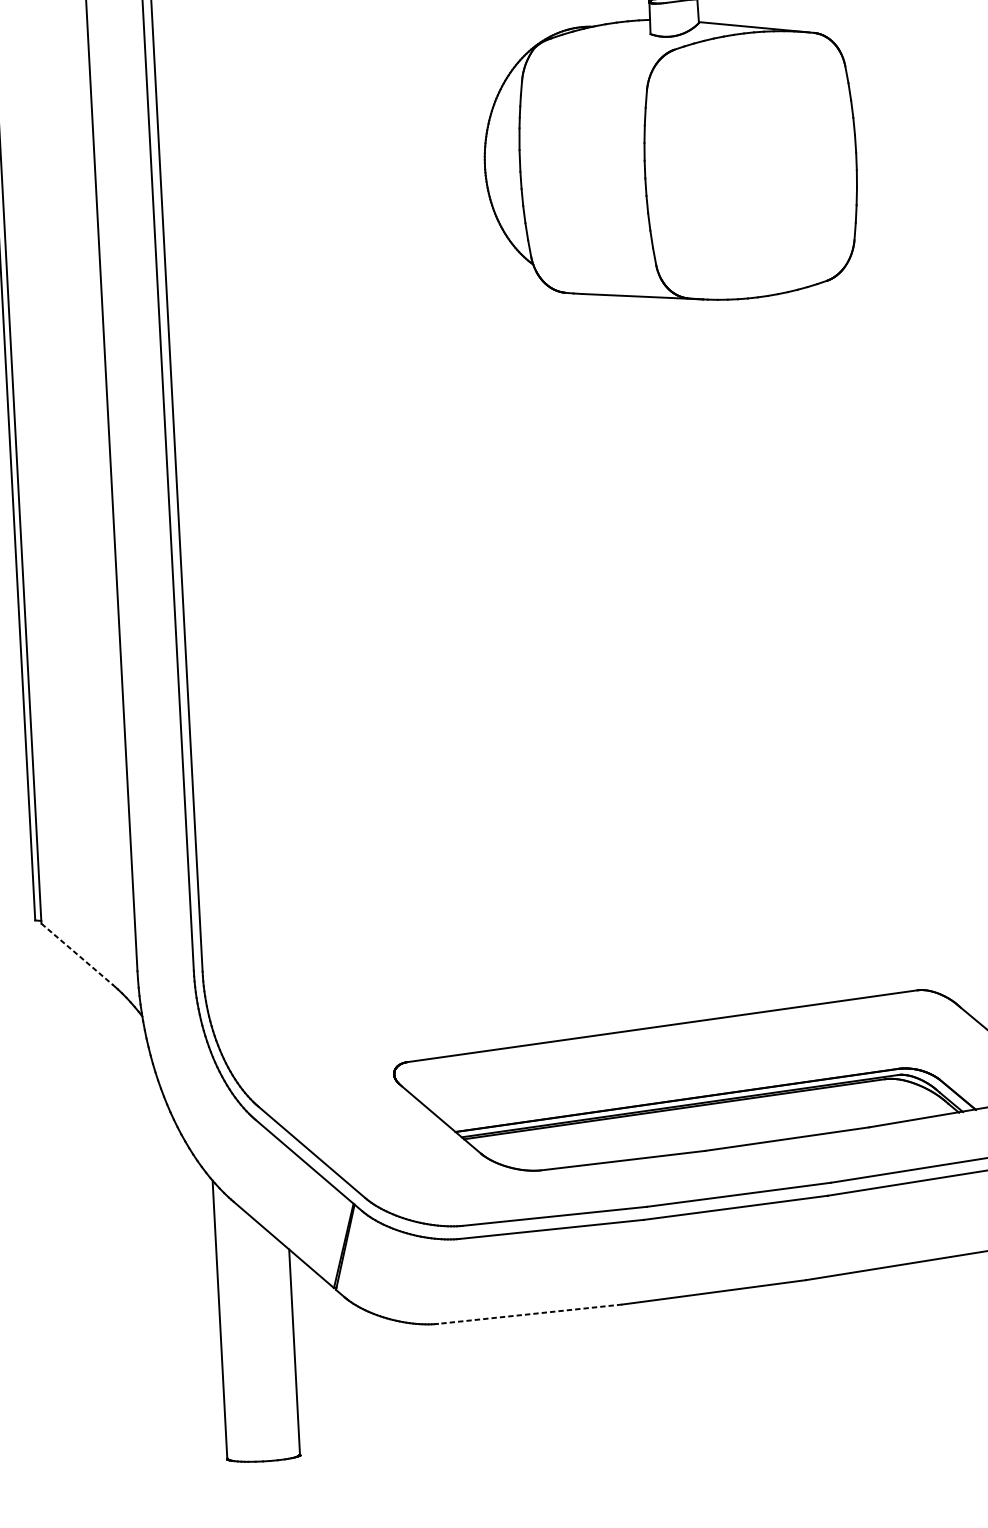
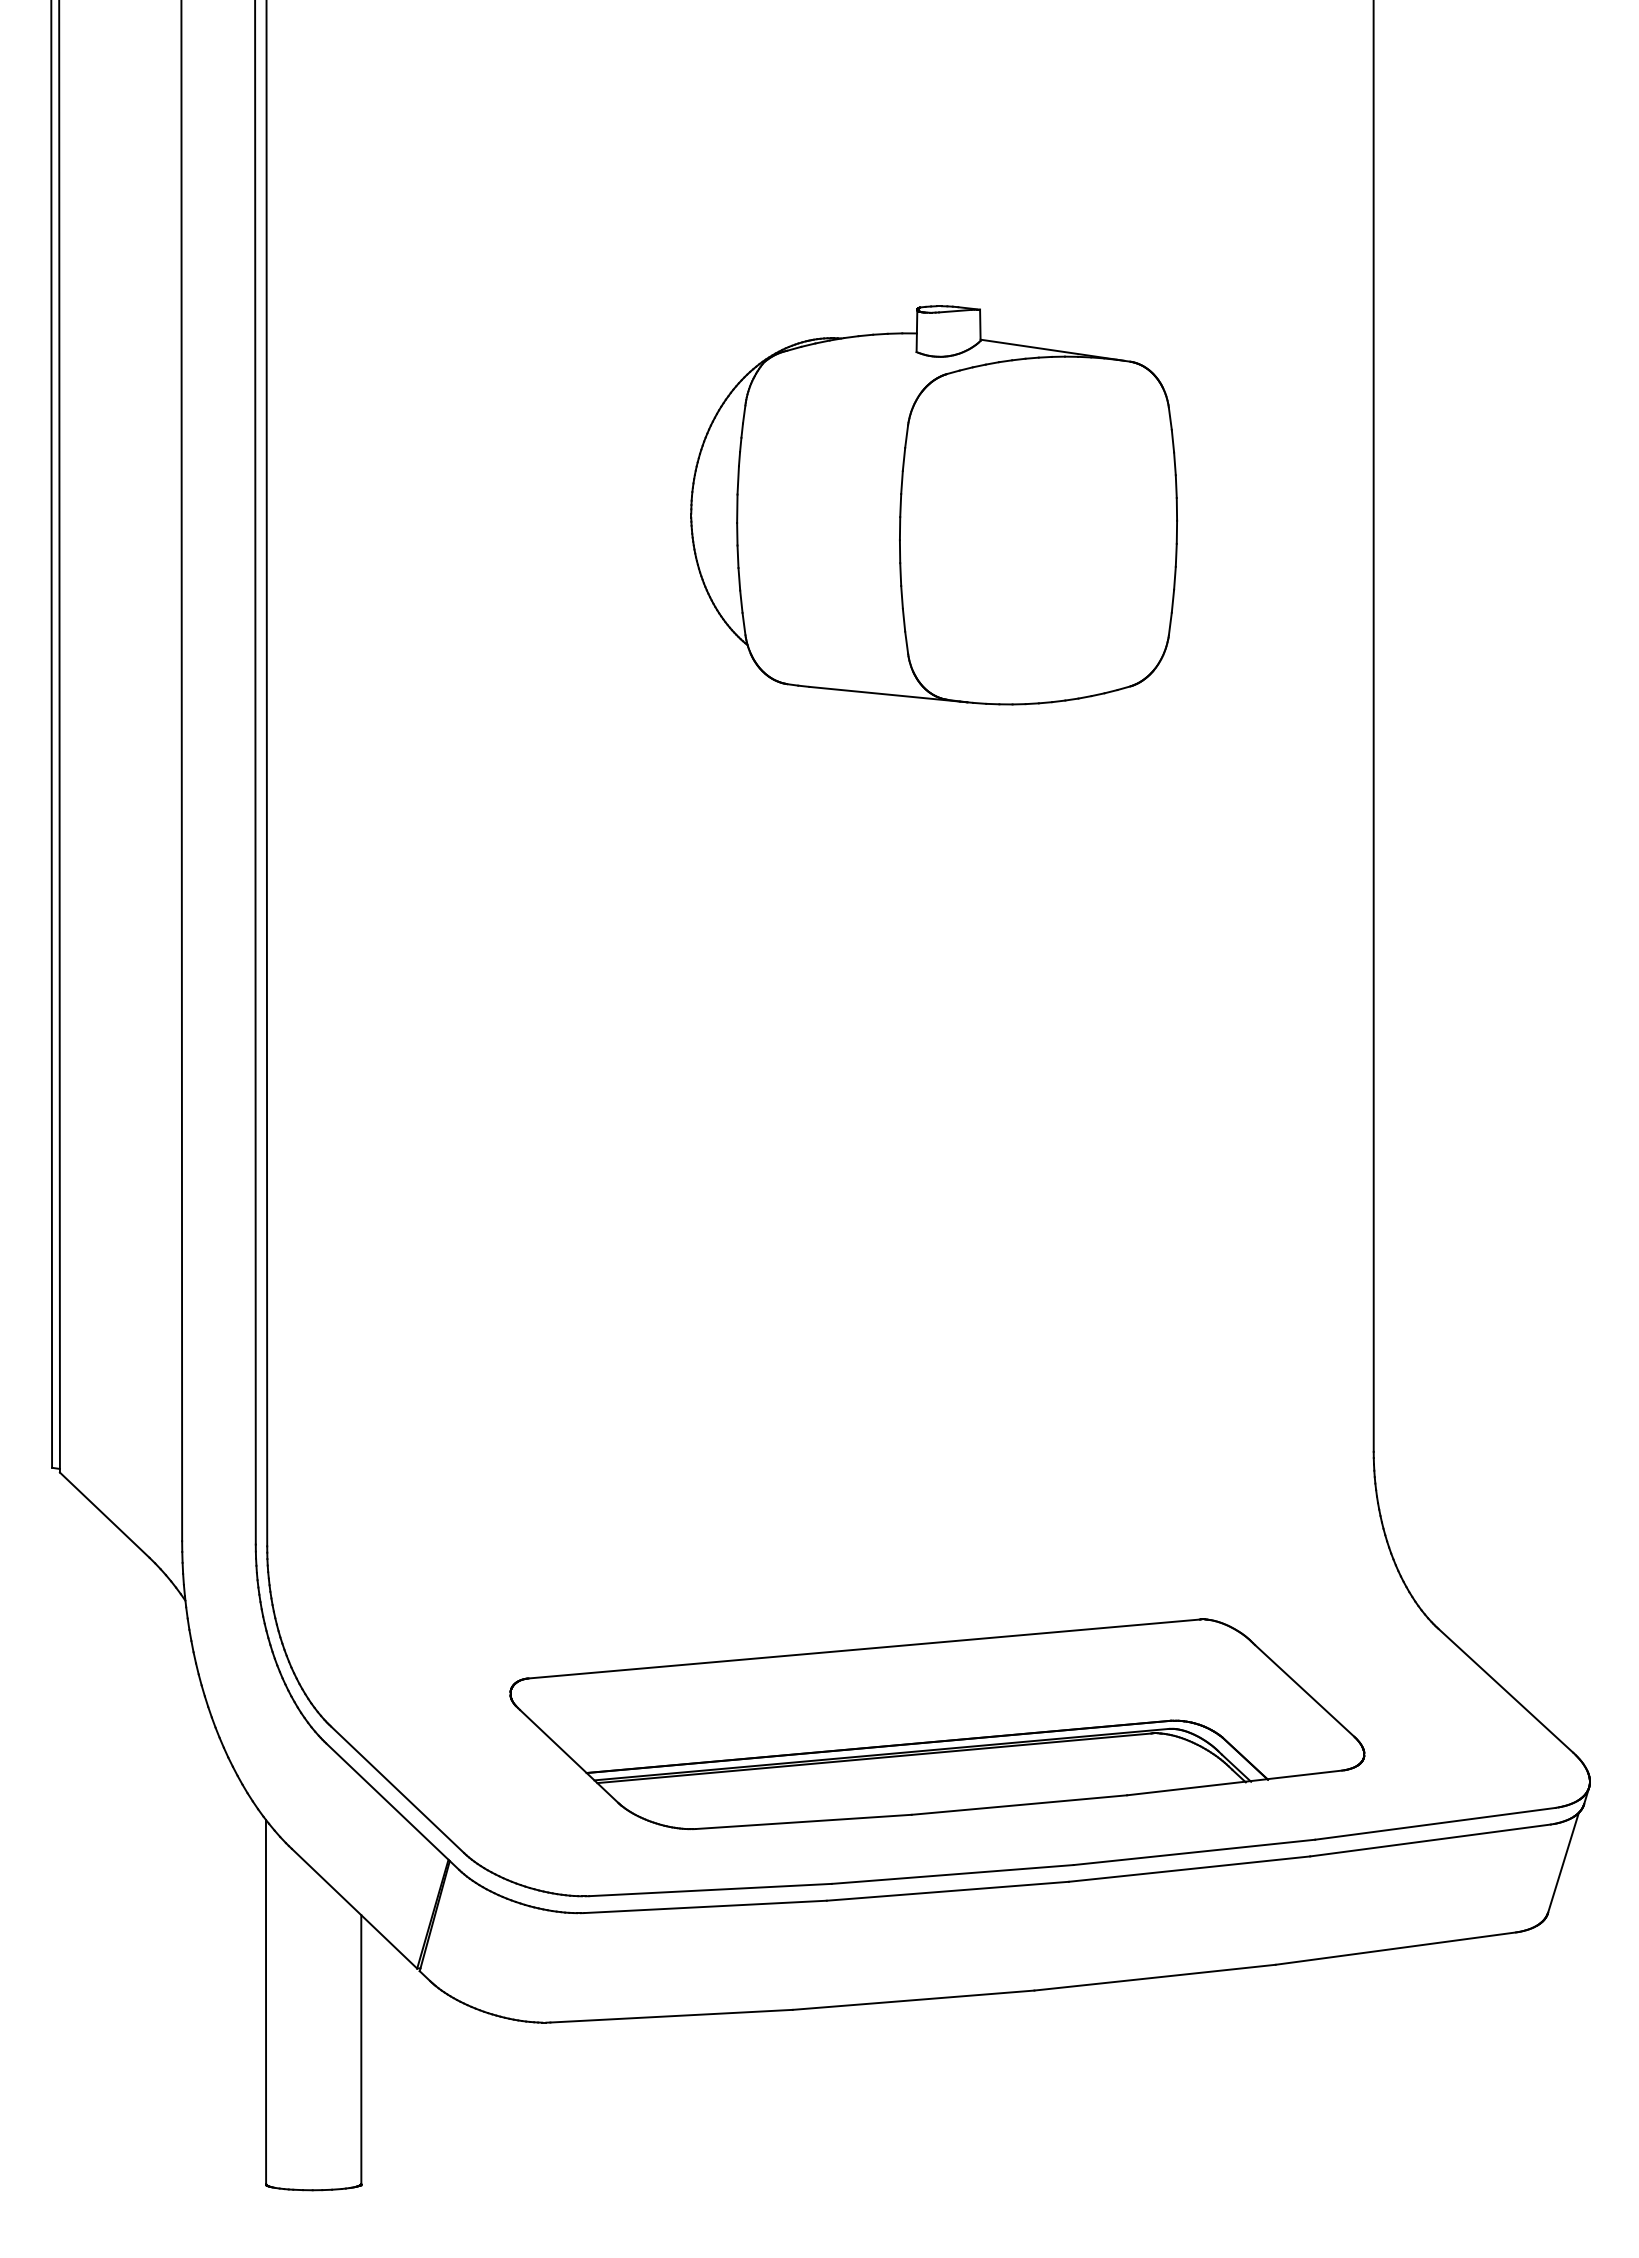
line: (77, 954) -> (104, 1515), dashed -> solid
line: (530, 1314) -> (671, 2016), dashed -> solid

